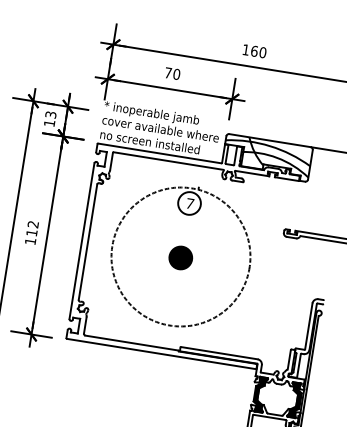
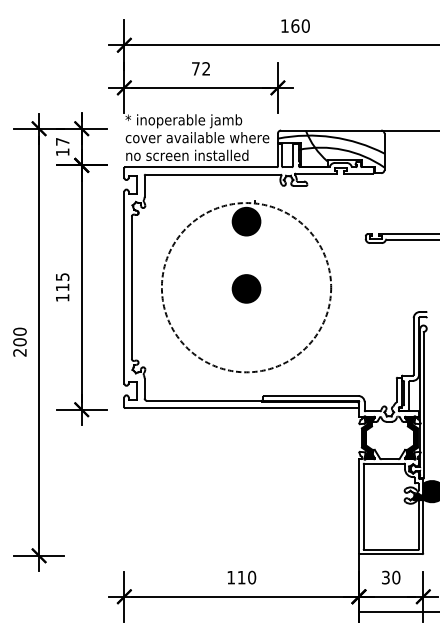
text: (176, 74) -> (206, 68), 70 -> 72
text: (50, 114) -> (62, 141), 13 -> 17
fill: (189, 203) -> (246, 221), added
text: (33, 224) -> (62, 276), 112 -> 115

